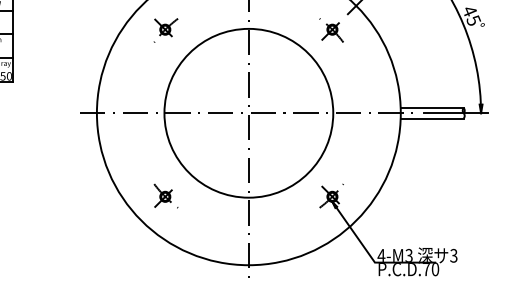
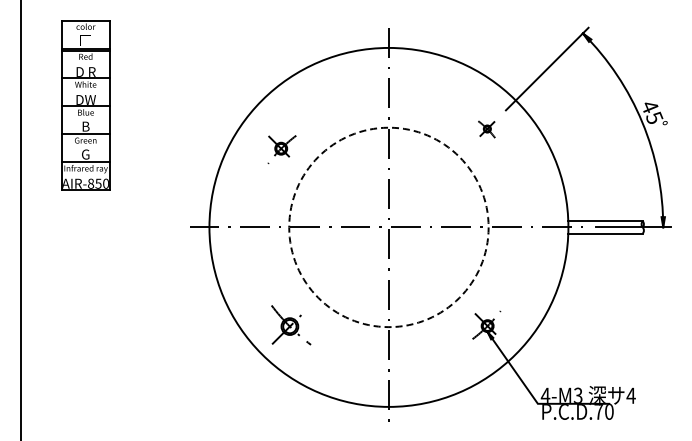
part: (165, 30) -> (281, 149), moved
part: (331, 30) -> (486, 129), size x0.6
circle: (248, 113) -> (388, 227), solid -> dashed
part: (165, 195) -> (290, 324), size x1.4
text: (453, 255) -> (630, 395), 3 -> 4

